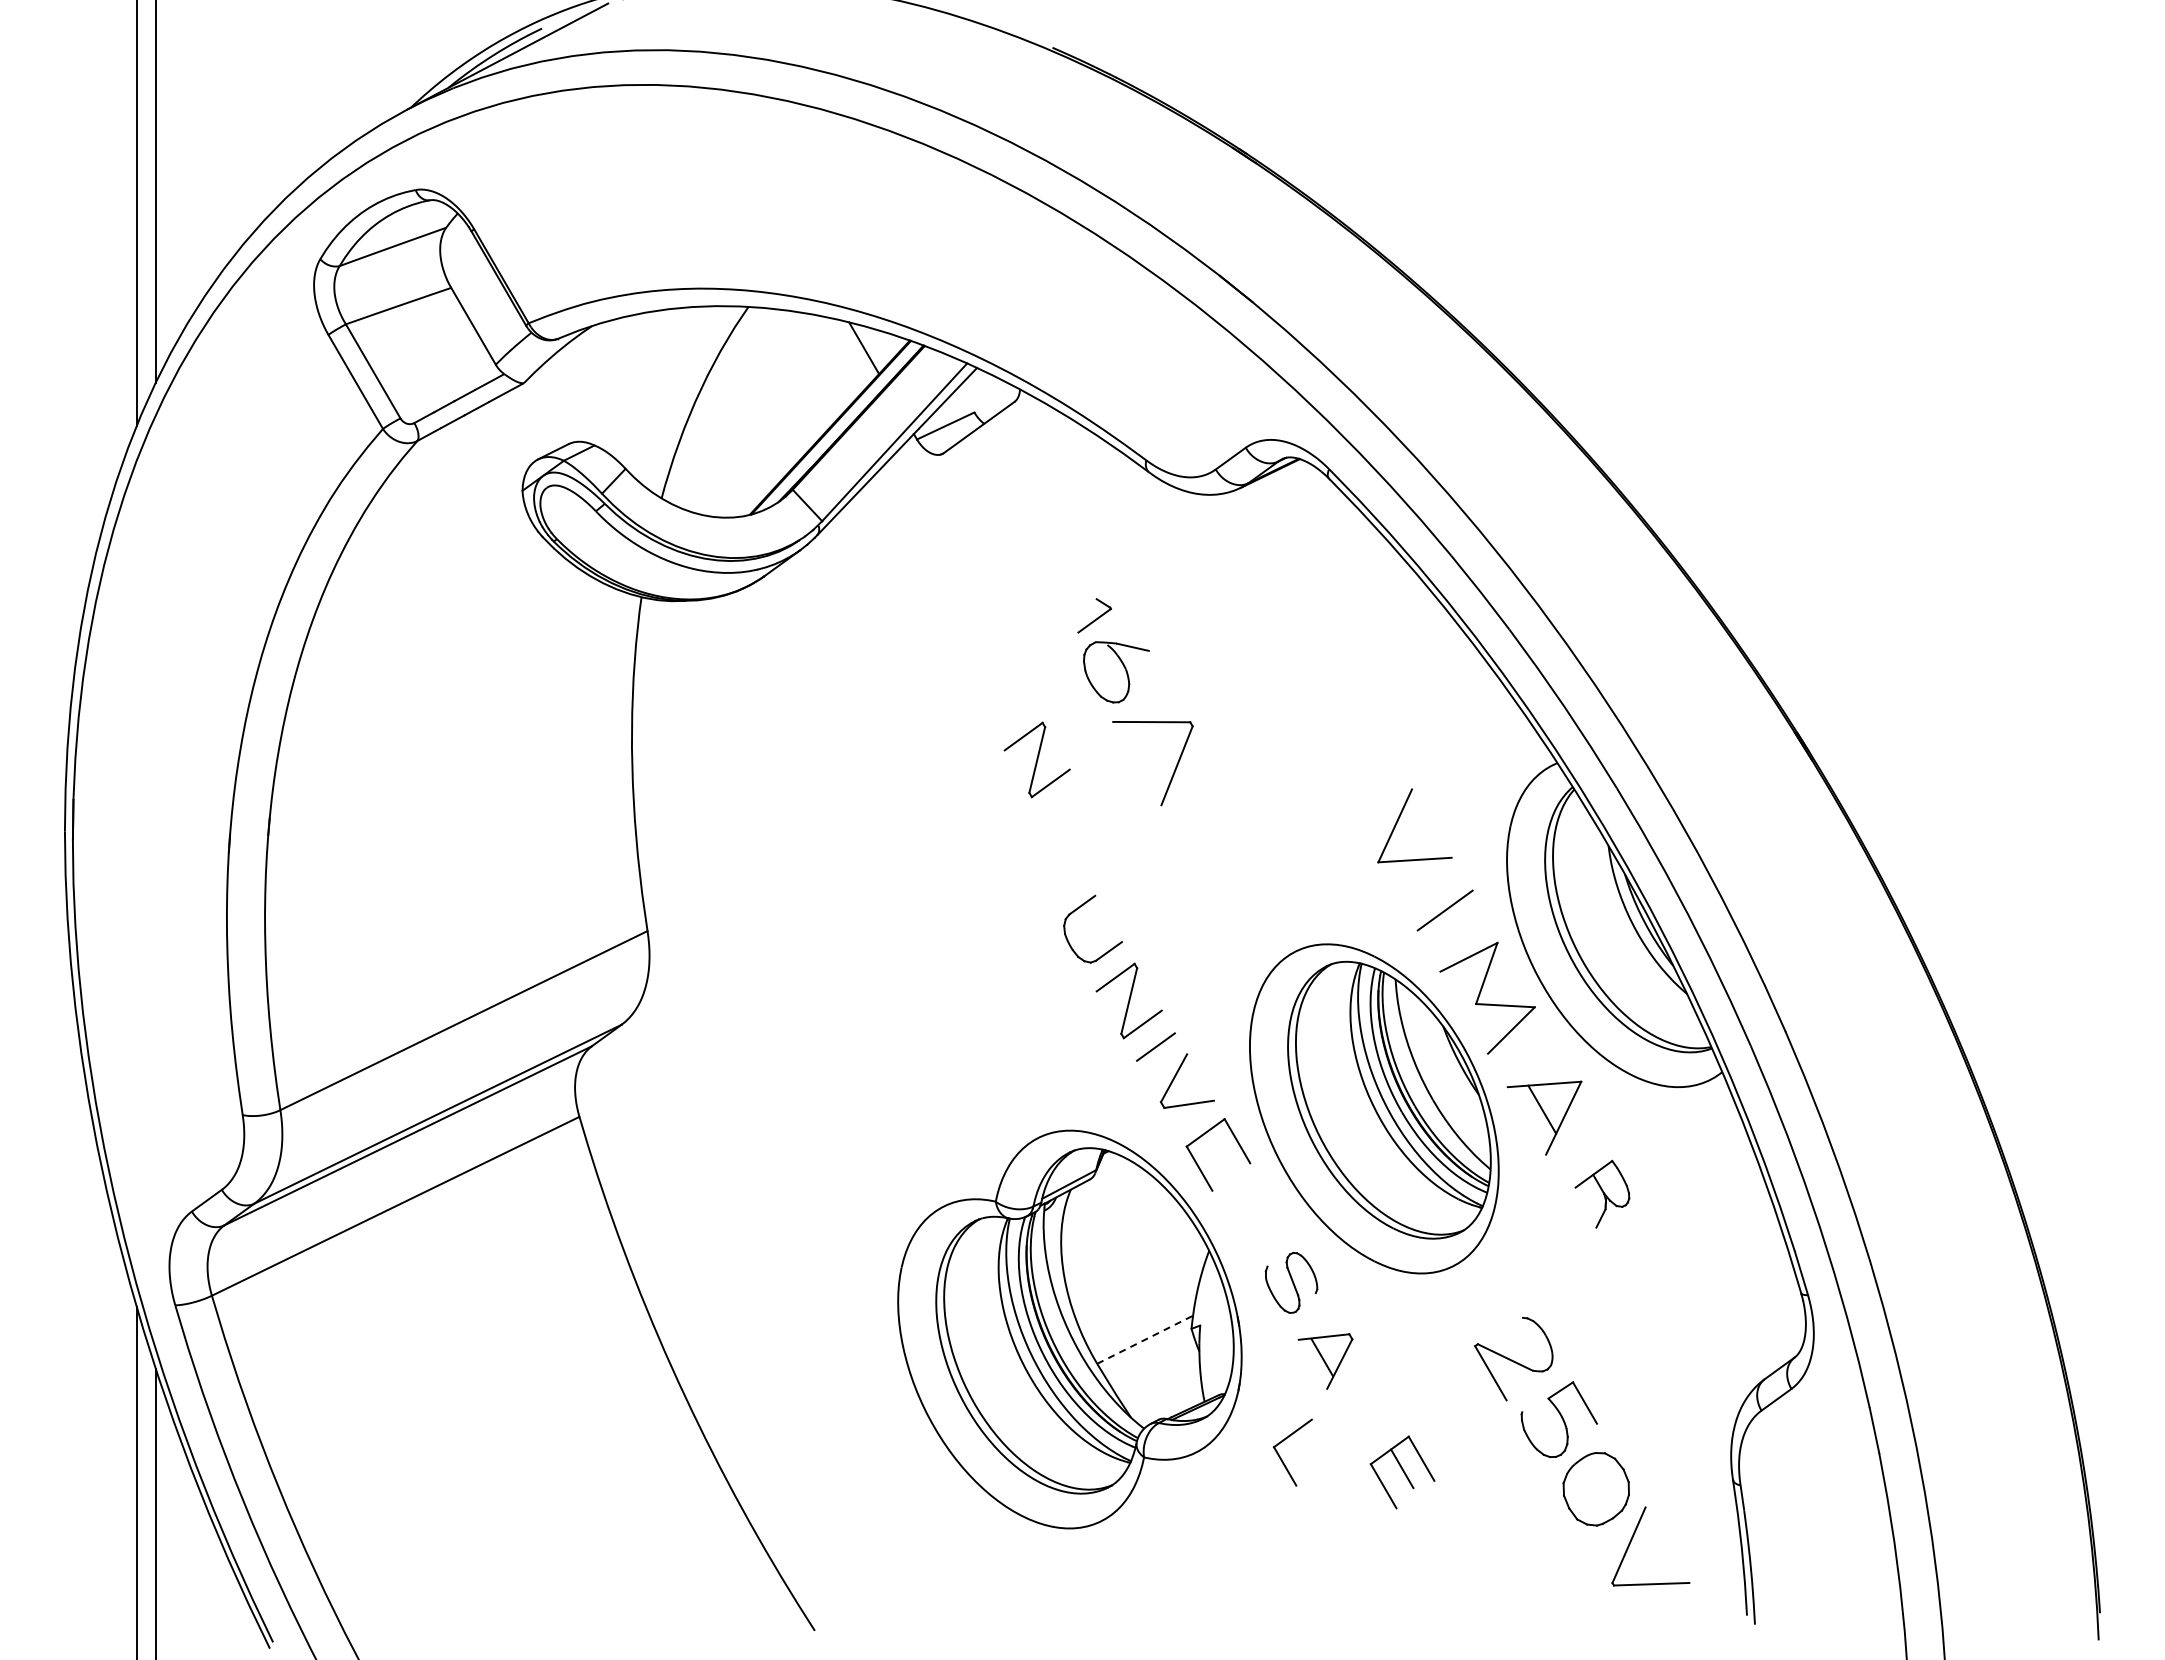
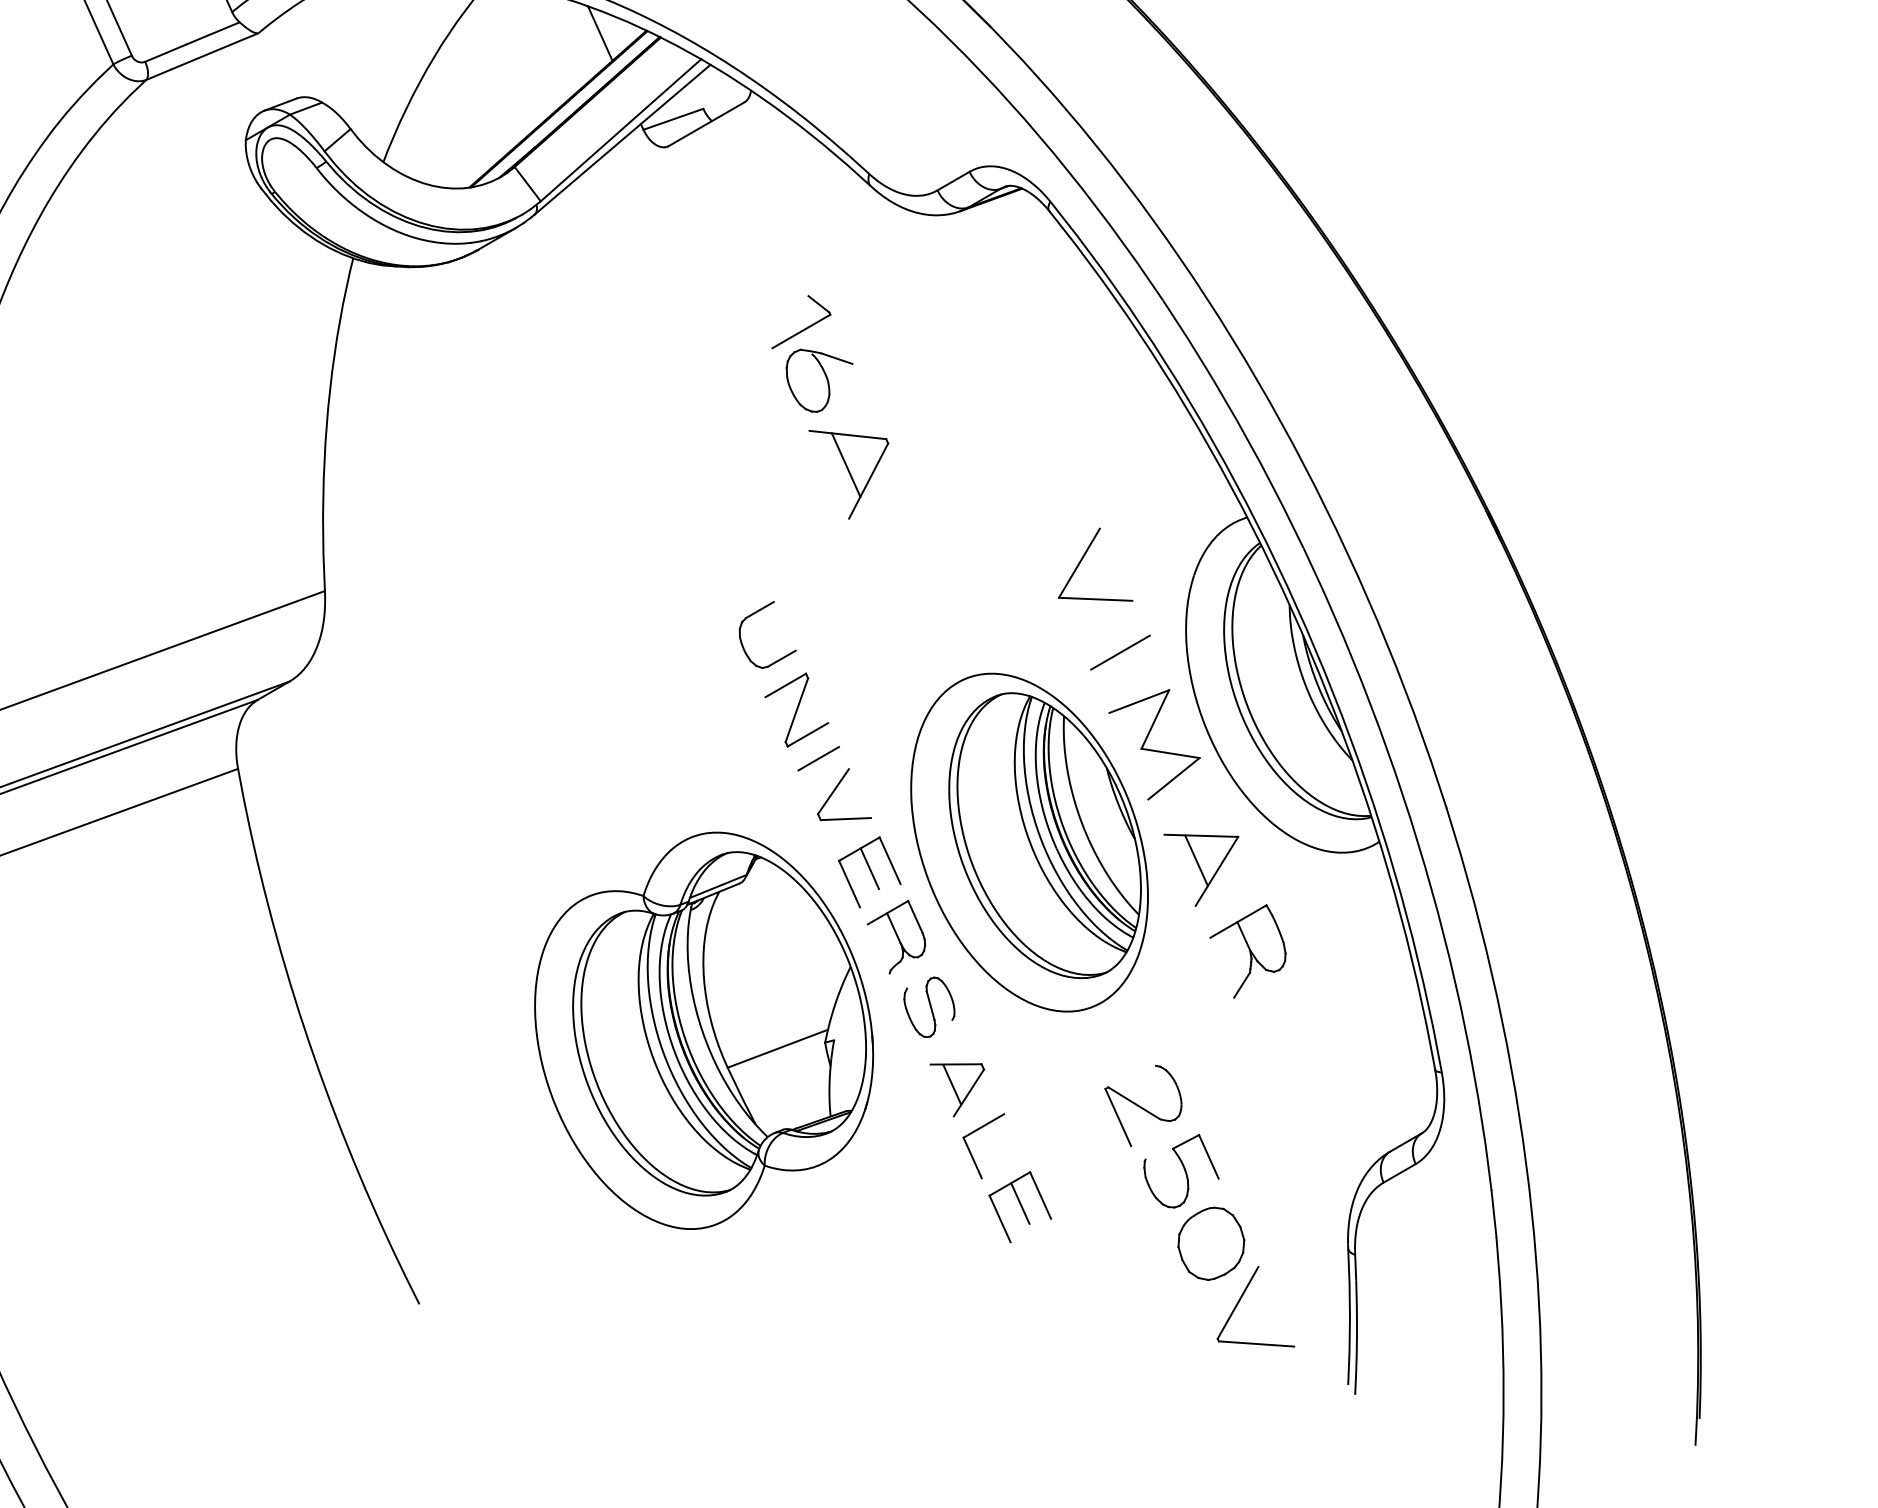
part: (1094, 615) -> (801, 323), size x1.67
line: (1152, 752) -> (845, 465), added
part: (1036, 759) -> (729, 460), removed
line: (1217, 1150) -> (869, 867), added
part: (1602, 1193) -> (1247, 950), size x1.43
part: (1250, 1216) -> (895, 936), added
line: (1145, 1339) -> (778, 1048), dashed -> solid
part: (1281, 1457) -> (969, 1148), moved

